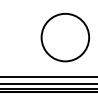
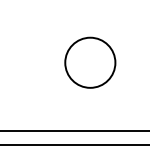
circle: (65, 37) -> (90, 62), size x0.6

